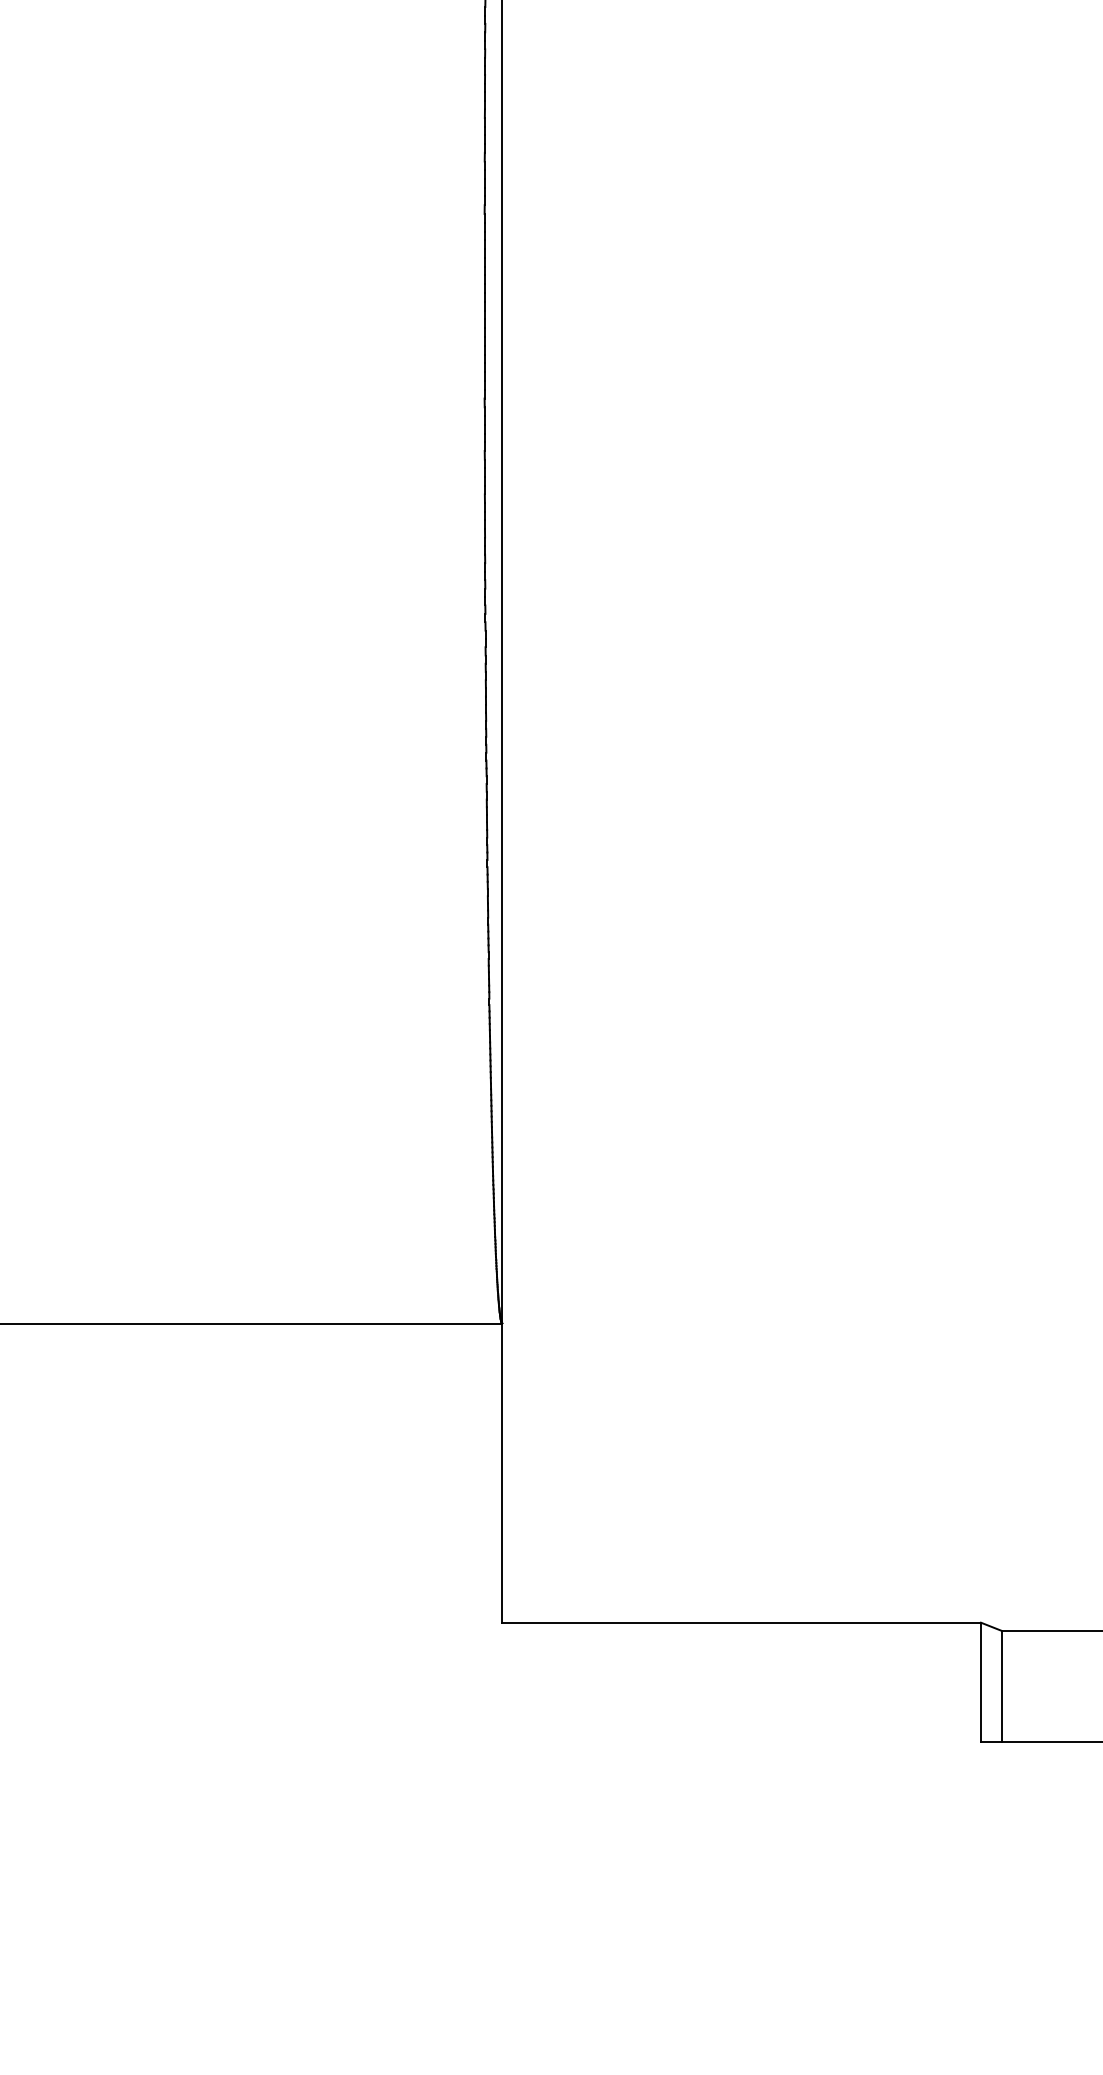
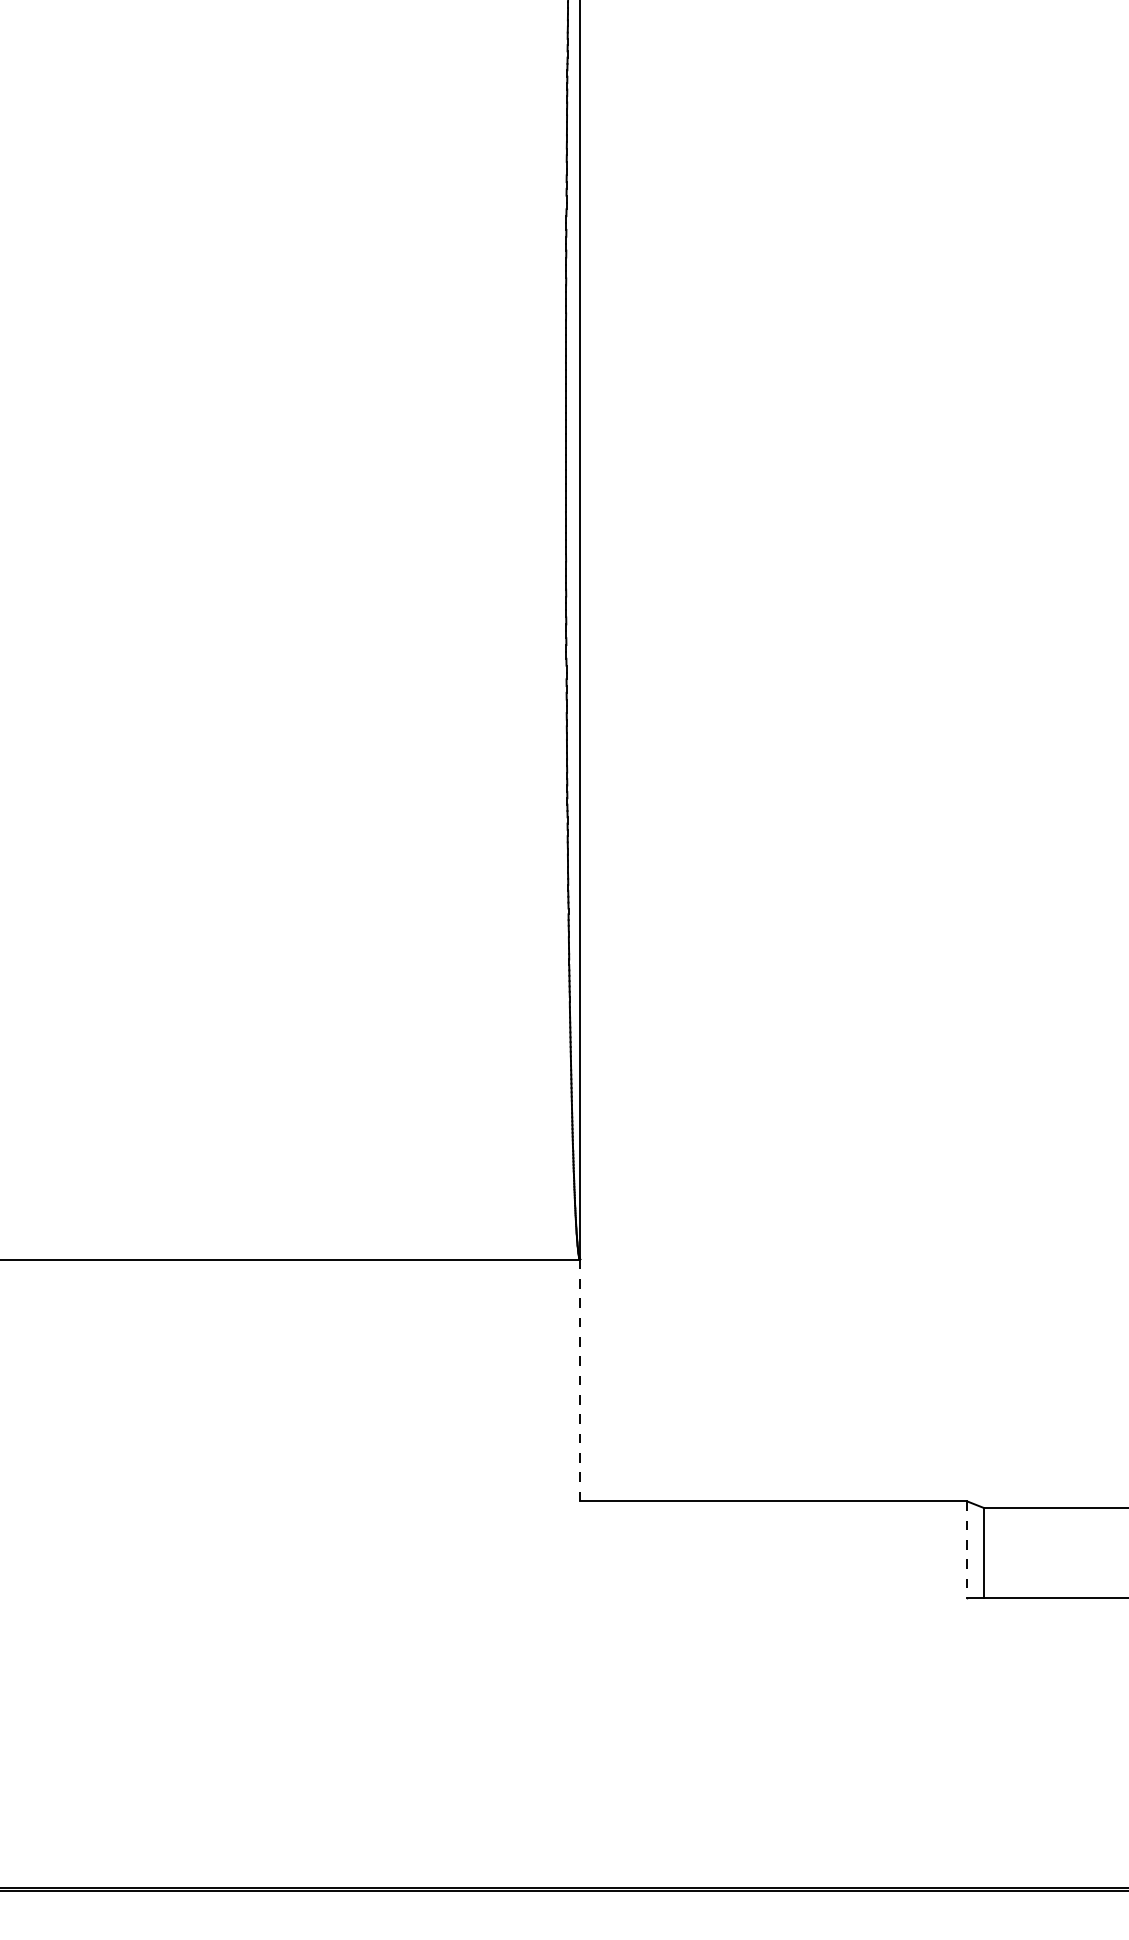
line: (502, 1473) -> (580, 1380), solid -> dashed
line: (981, 1683) -> (967, 1550), solid -> dashed

